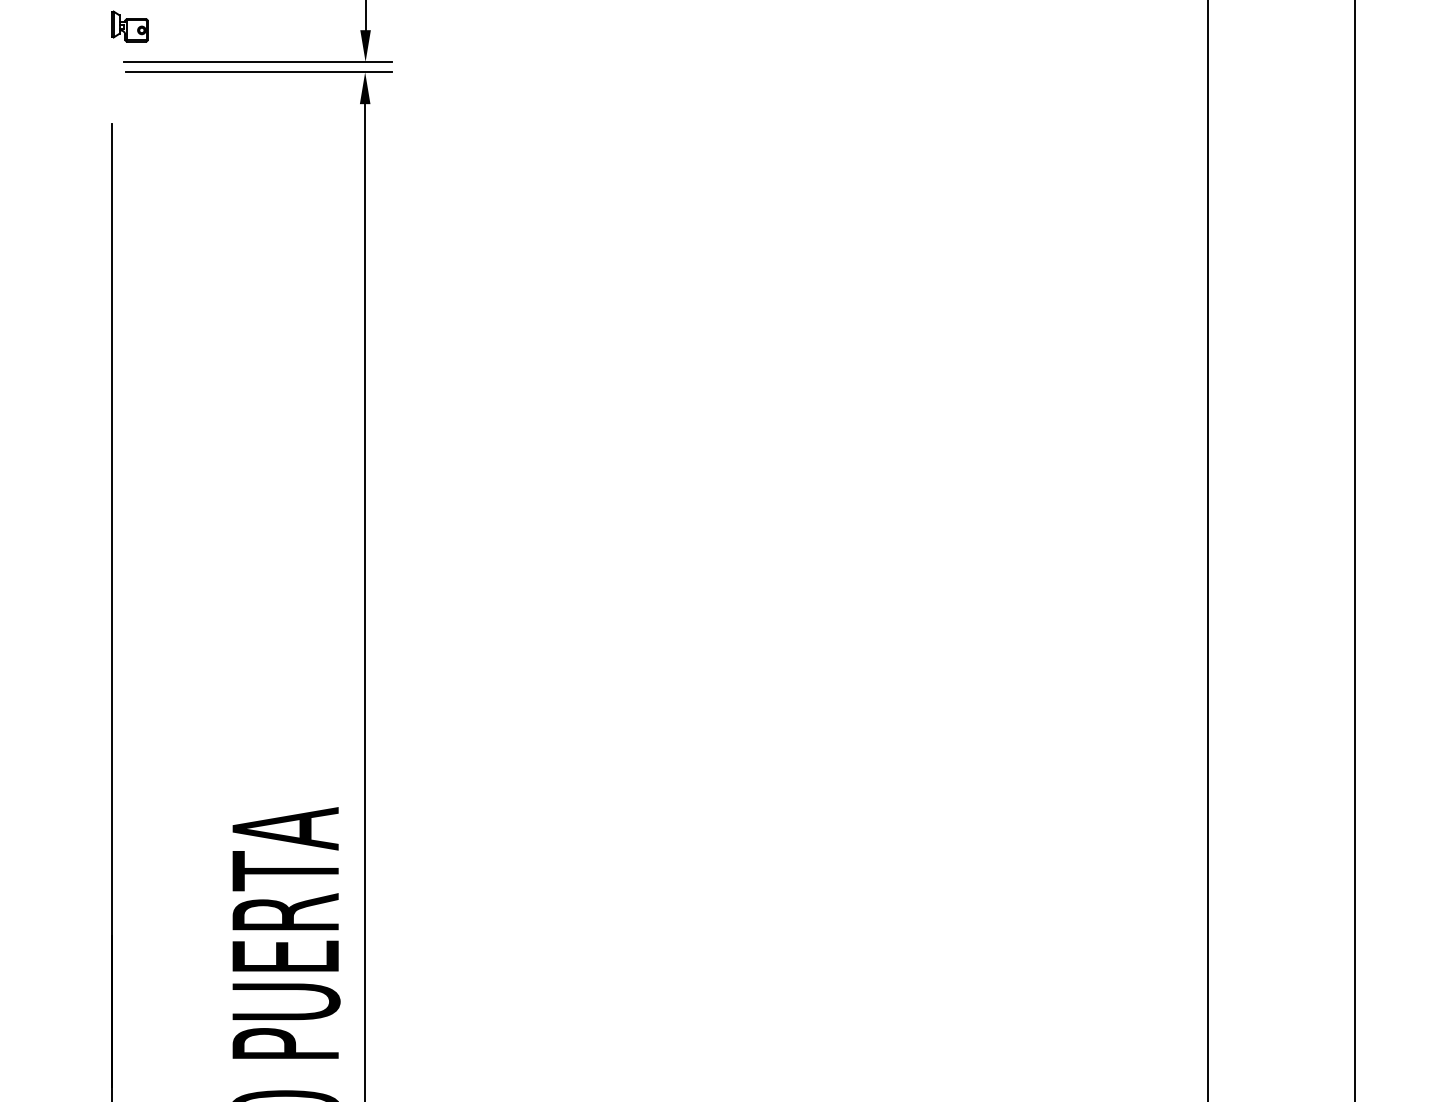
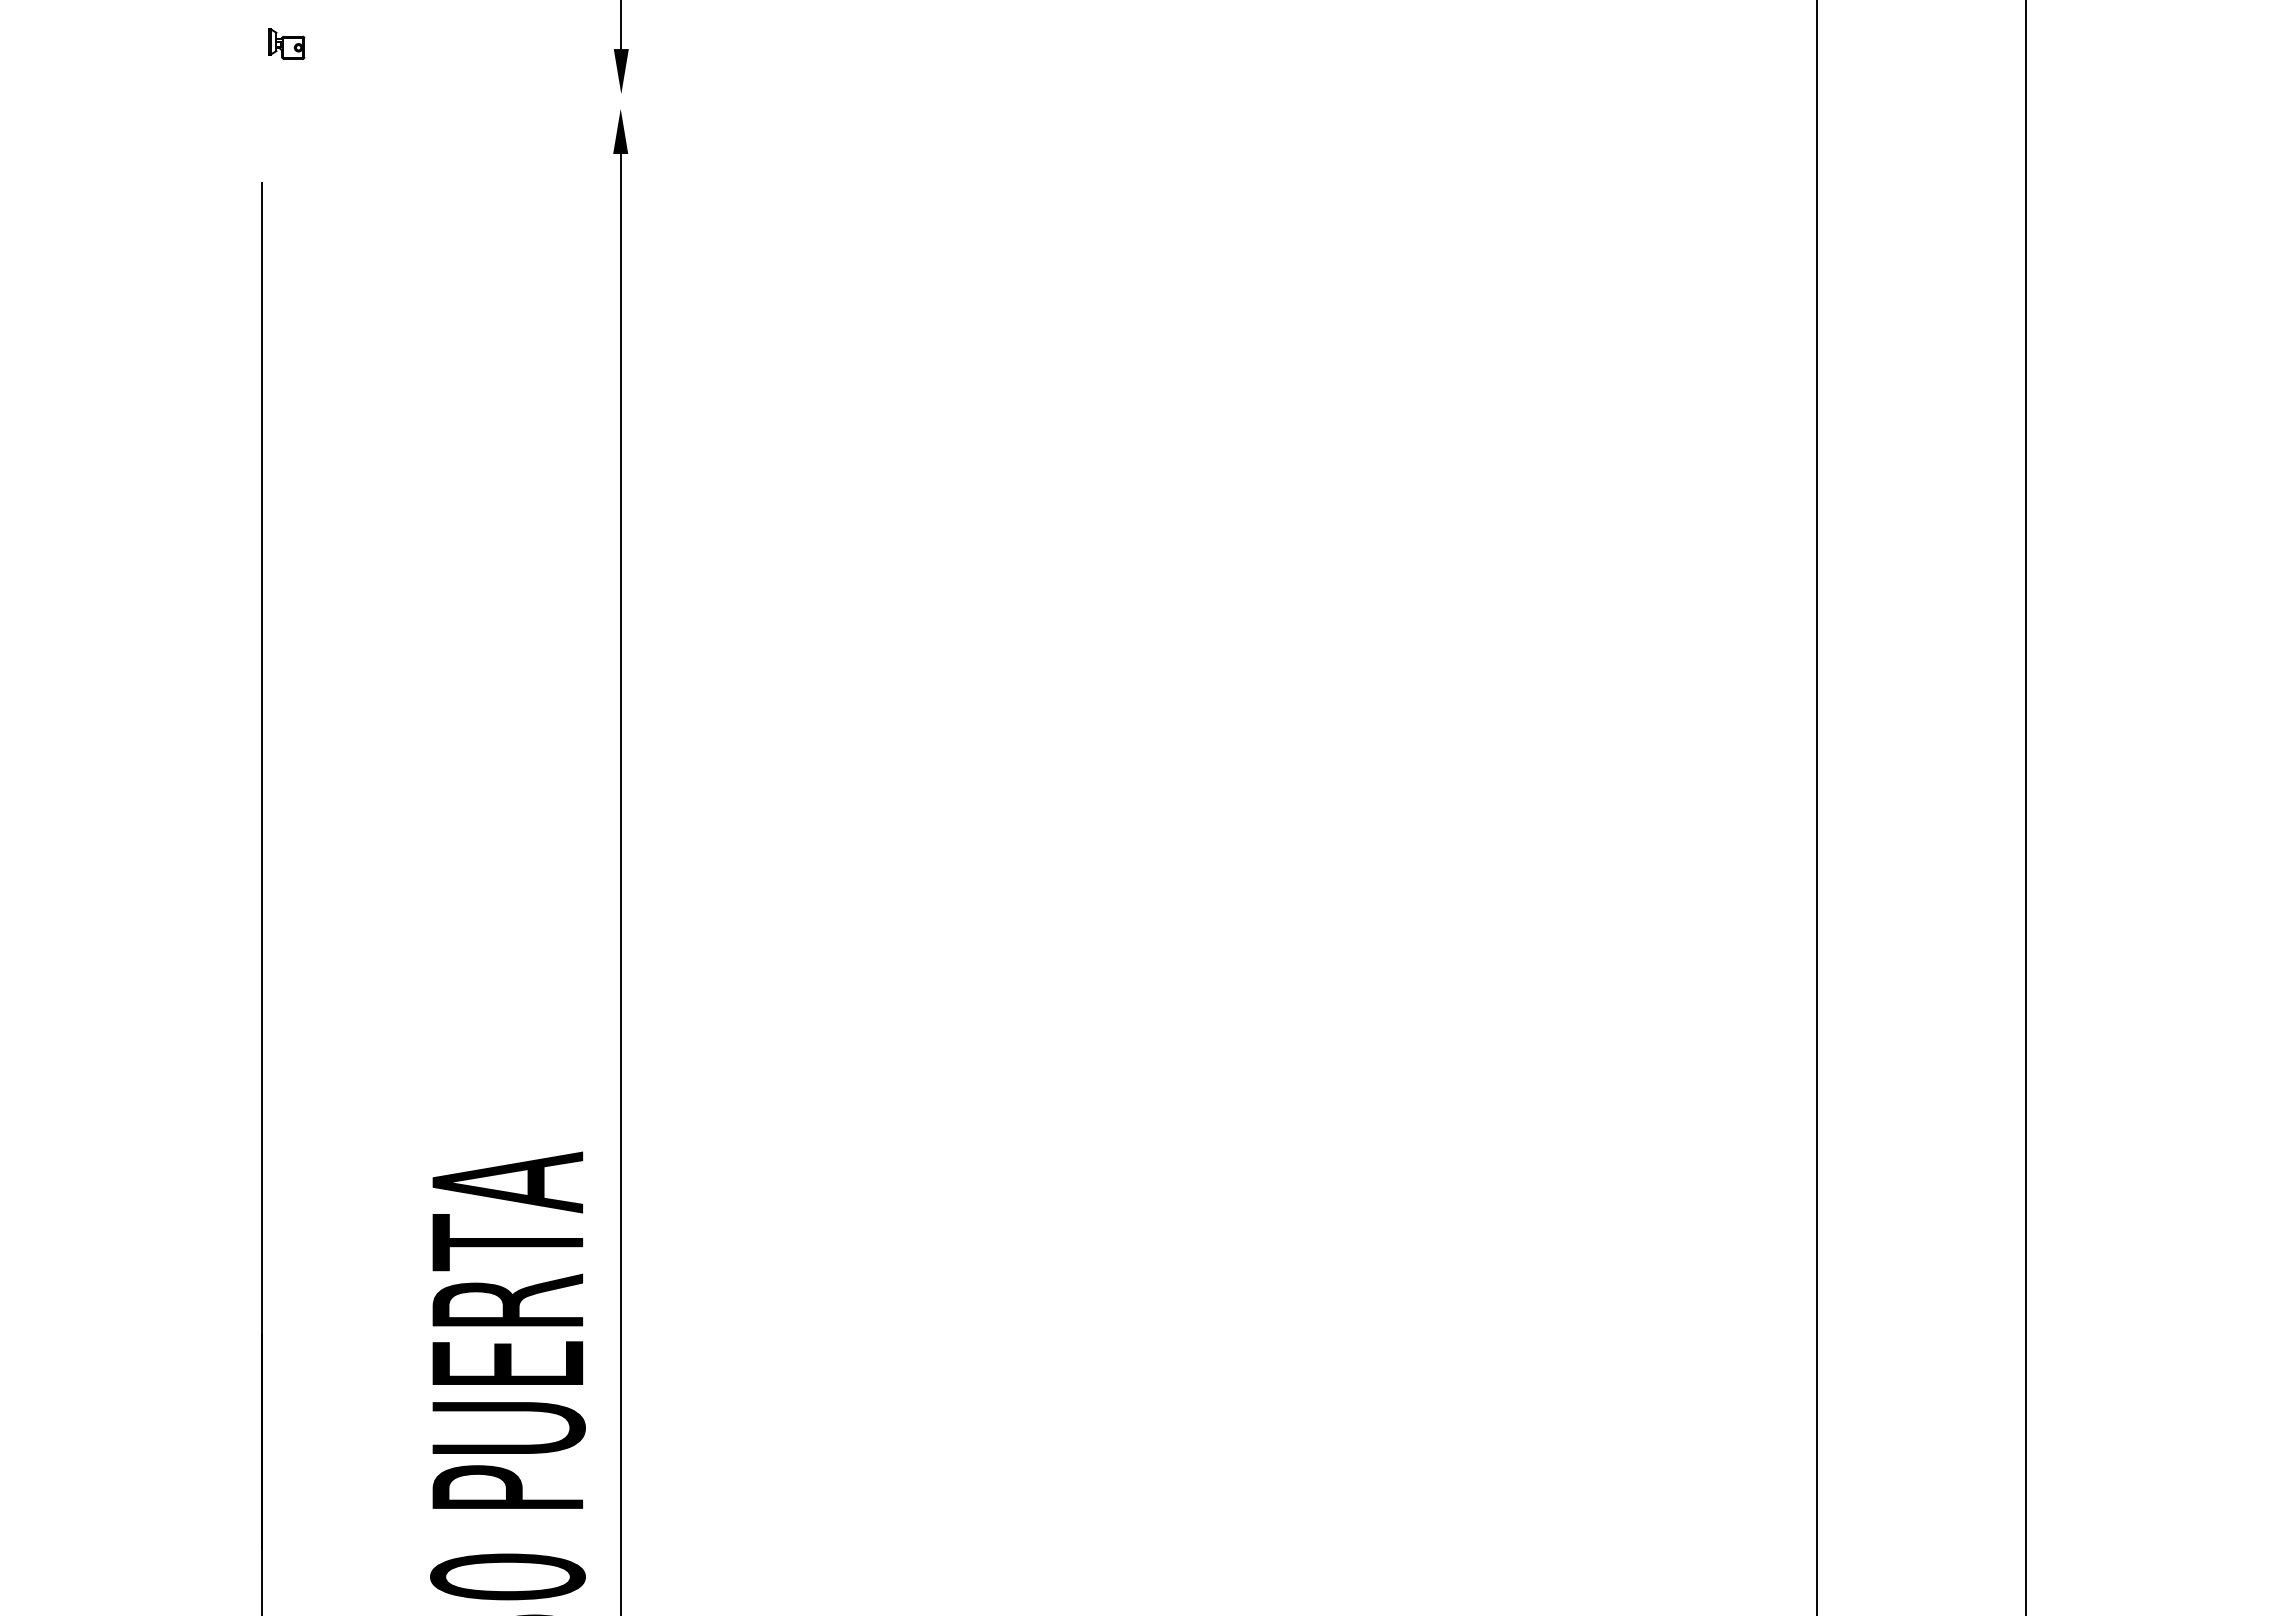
part: (129, 26) -> (286, 43), size x0.7
line: (257, 62) -> (468, 94), removed
line: (258, 72) -> (469, 108), removed

